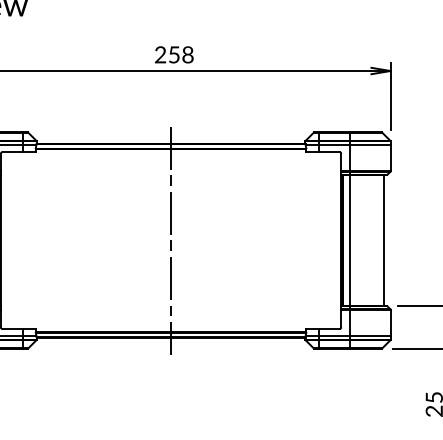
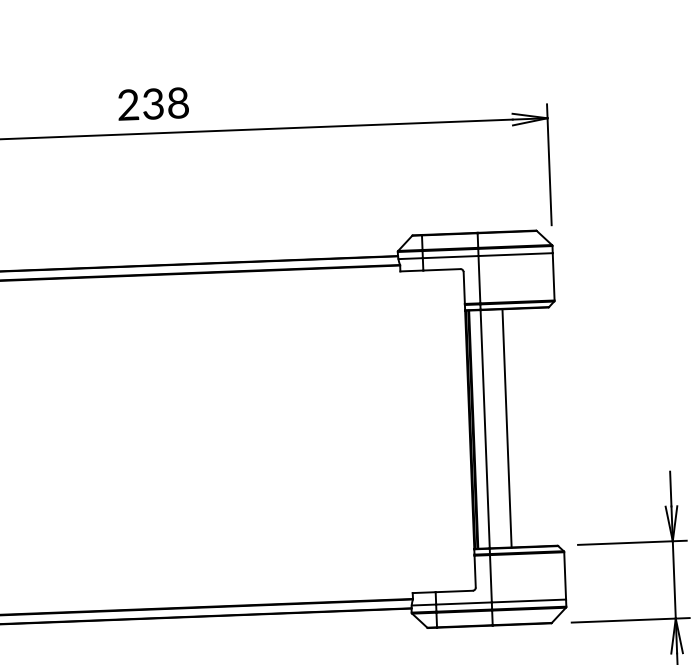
text: (173, 54) -> (151, 103), 258 -> 238
line: (171, 240) -> (161, 441), removed
line: (383, 240) -> (506, 428), moved

